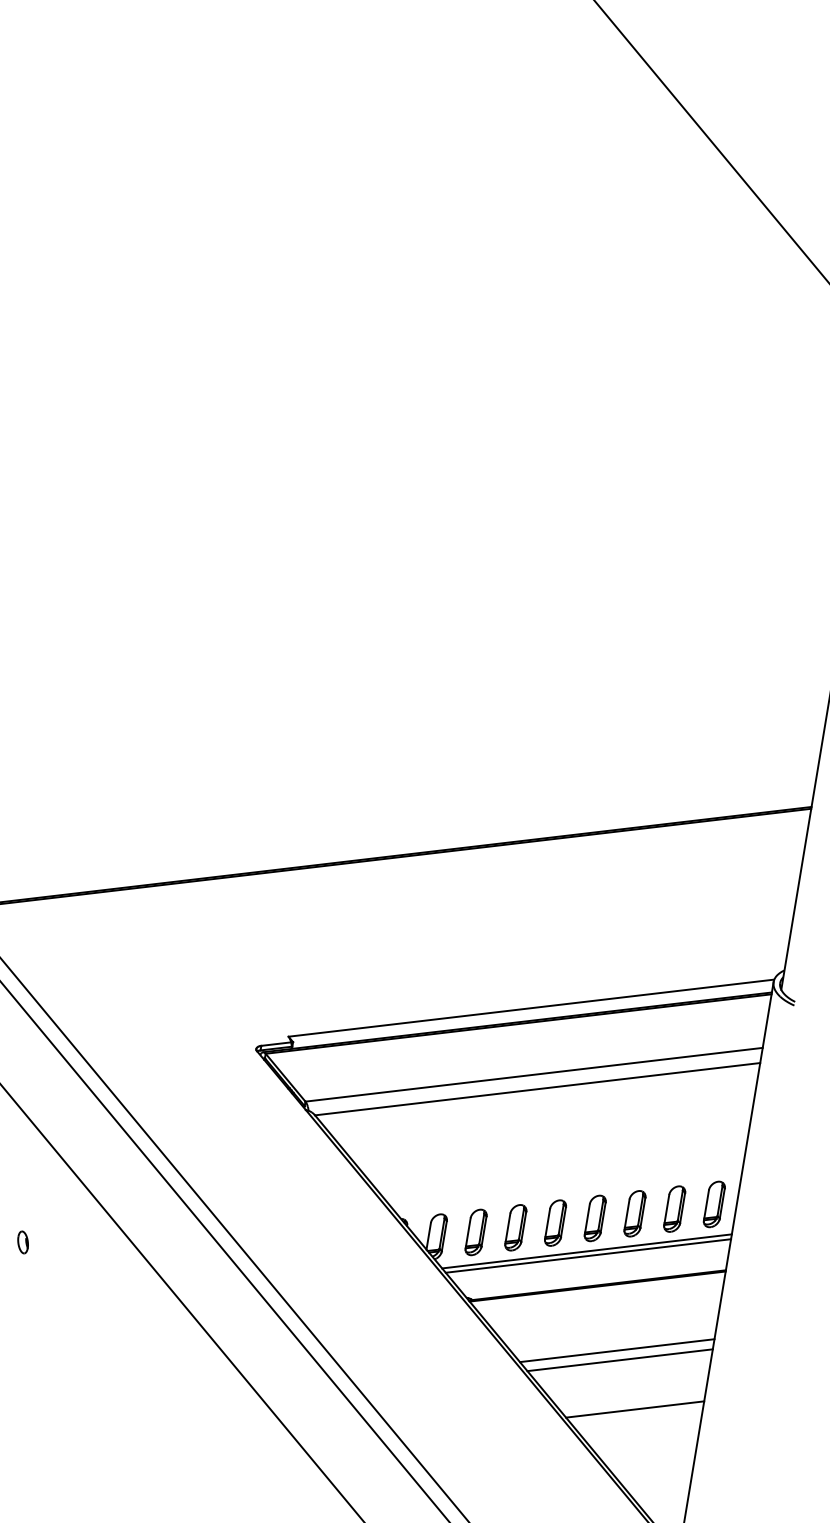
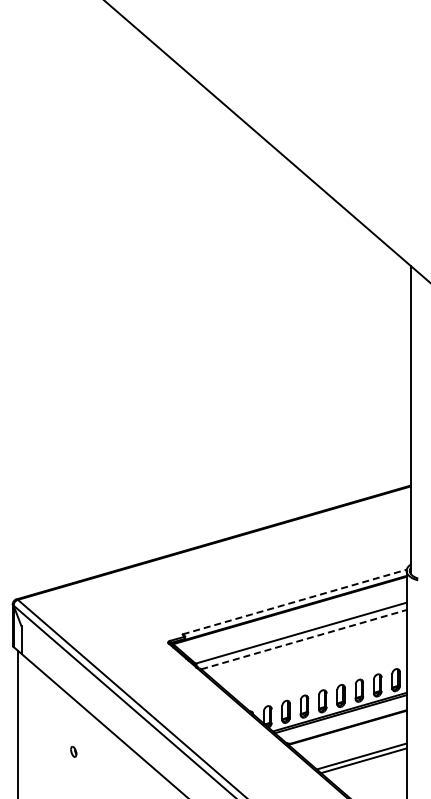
line: (531, 1006) -> (294, 601), solid -> dashed
line: (536, 1088) -> (303, 639), solid -> dashed
line: (634, 1408) -> (374, 782), removed

